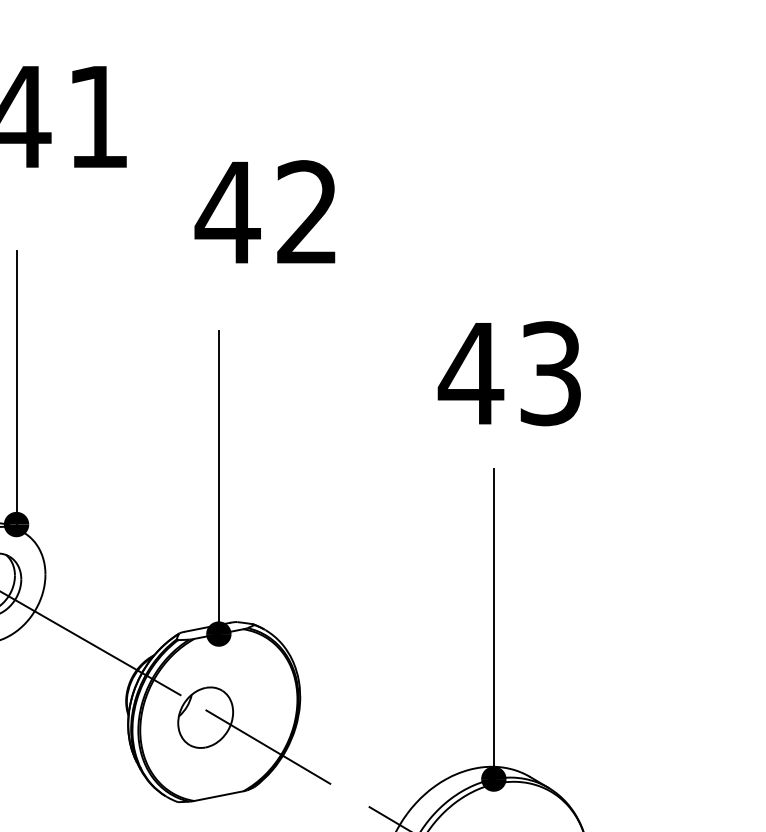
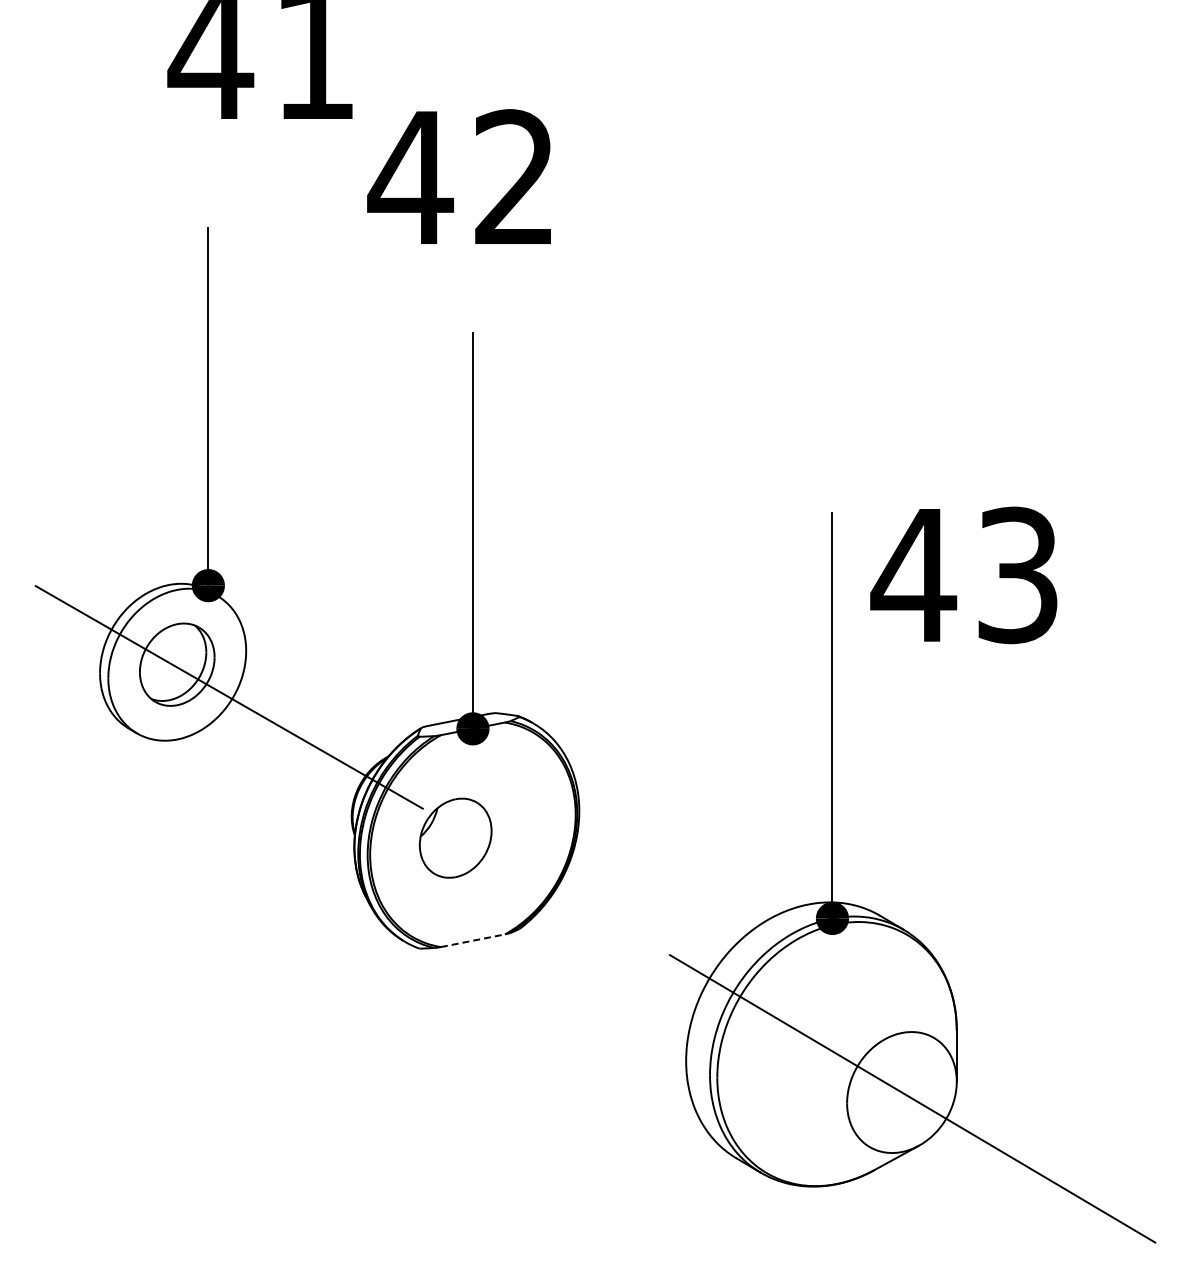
text: (264, 211) -> (458, 176), moved
text: (509, 373) -> (963, 575), moved
line: (268, 746) -> (537, 876), removed
line: (218, 795) -> (472, 940), solid -> dashed

